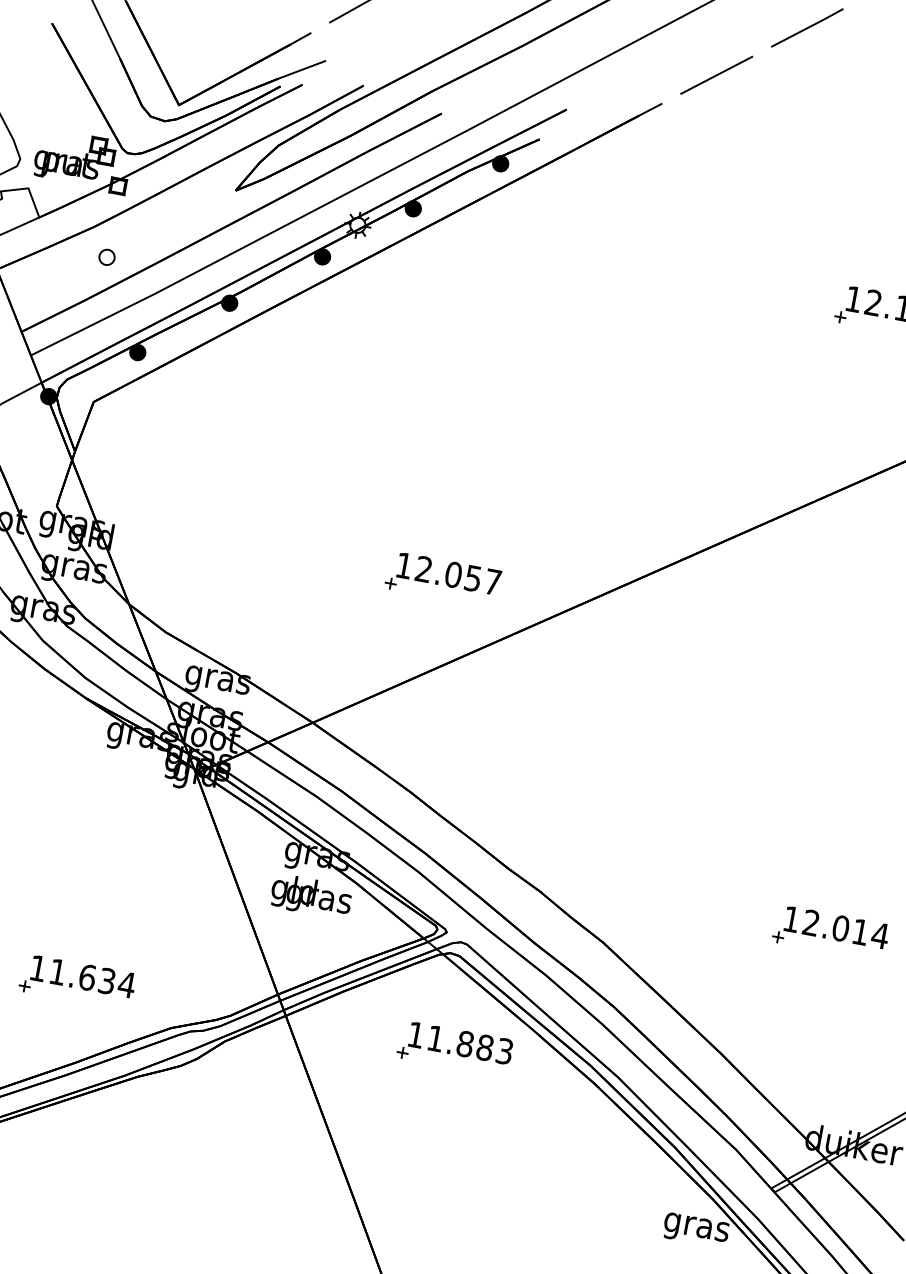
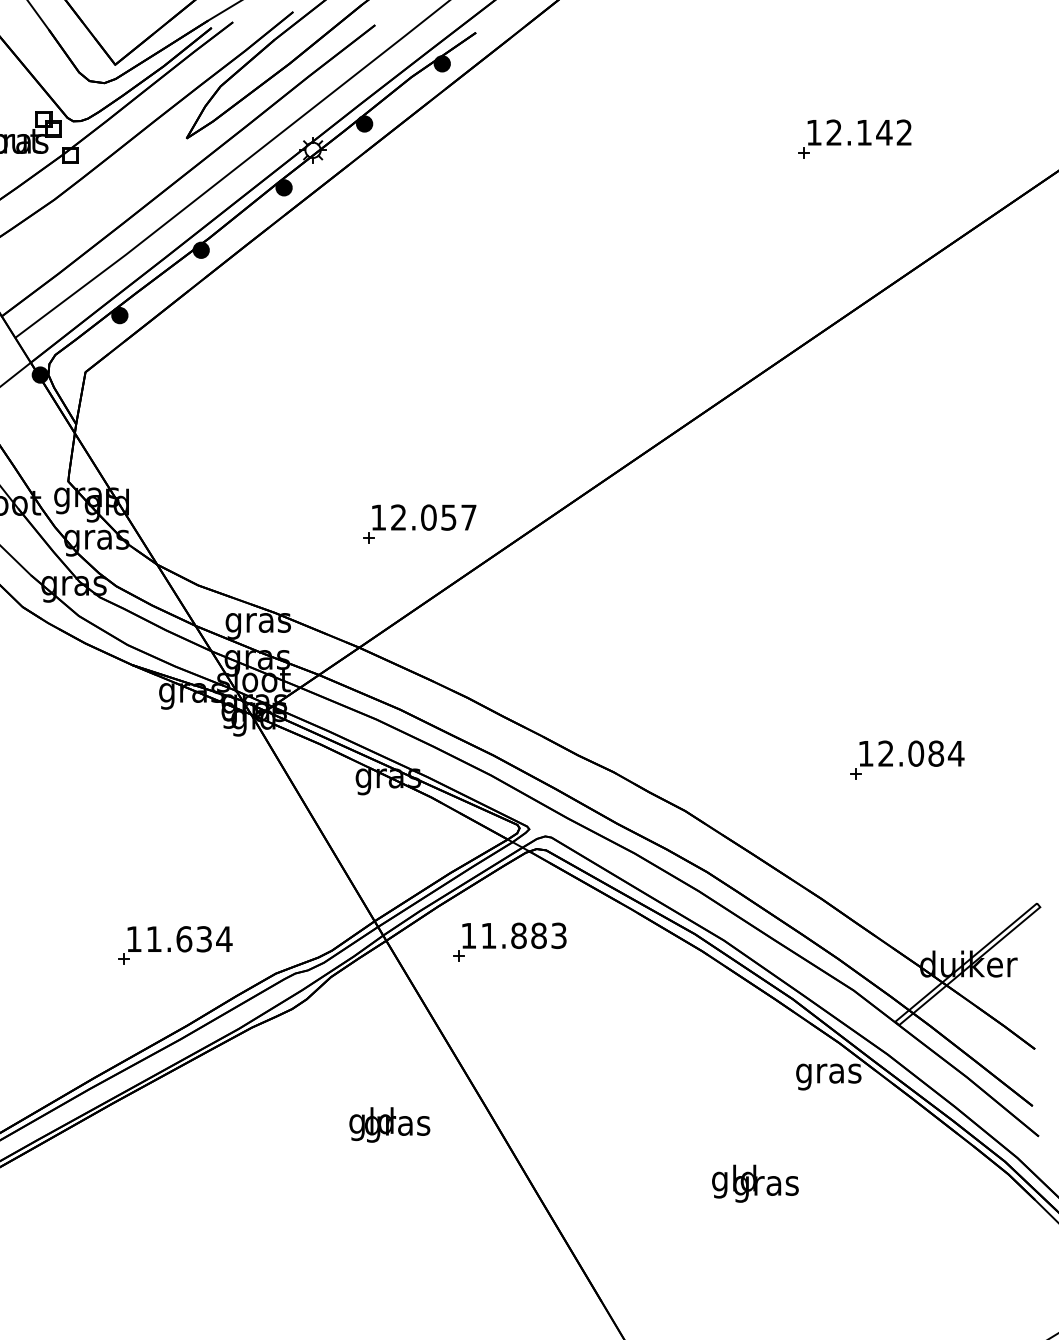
part: (106, 257) -> (71, 227), removed
part: (443, 578) -> (419, 523), moved
text: (311, 896) -> (389, 1124), moved
text: (860, 932) -> (936, 753), 12.014 -> 12.084
part: (455, 1047) -> (509, 941), moved

